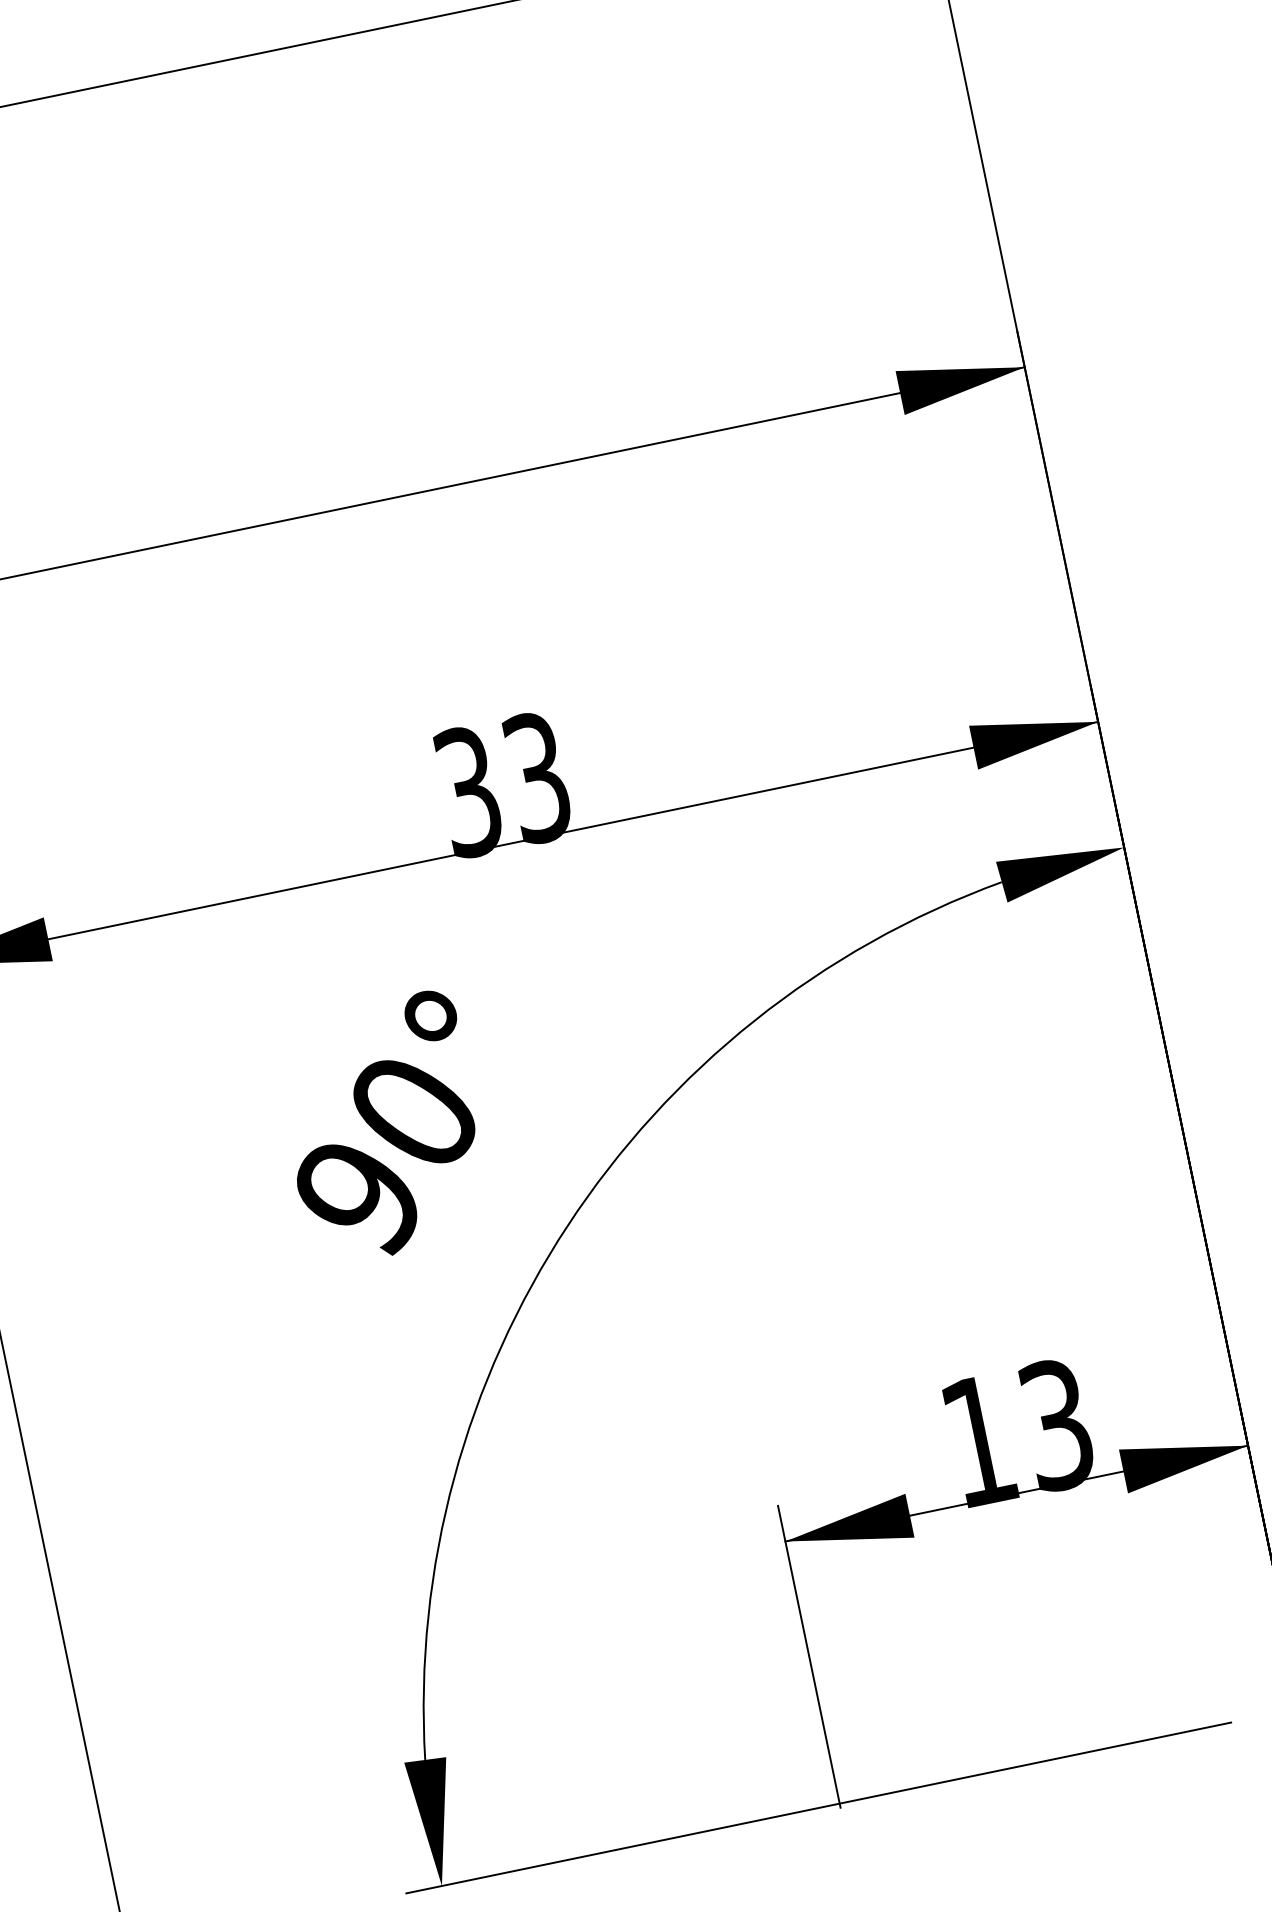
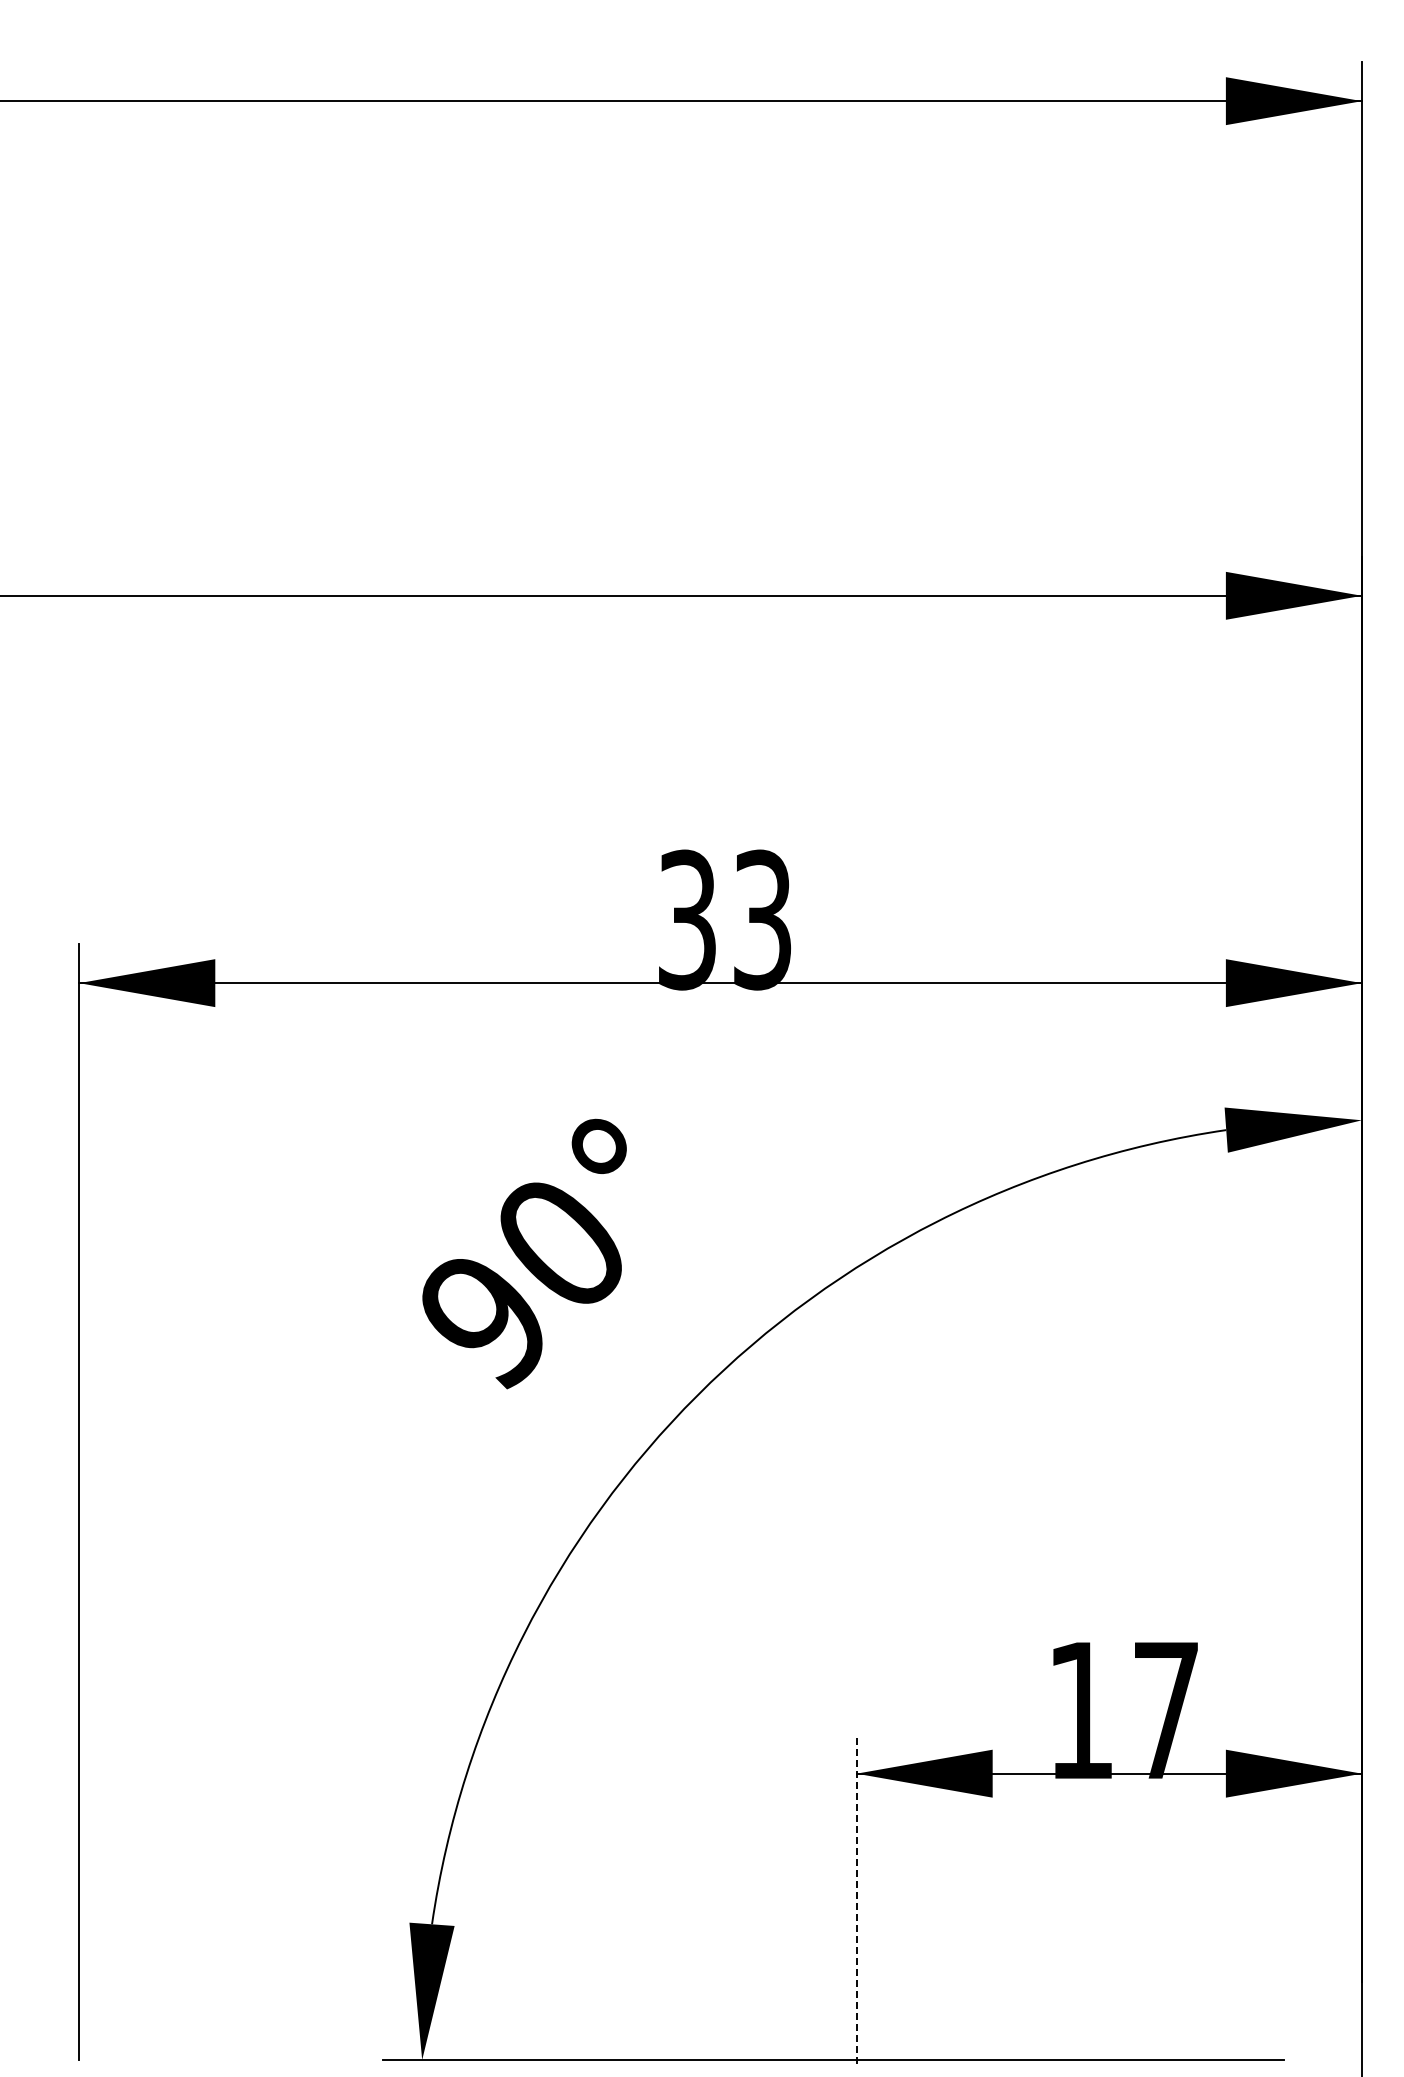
text: (1057, 1424) -> (1166, 1710), 13 -> 17
line: (809, 1656) -> (856, 1899), solid -> dashed

